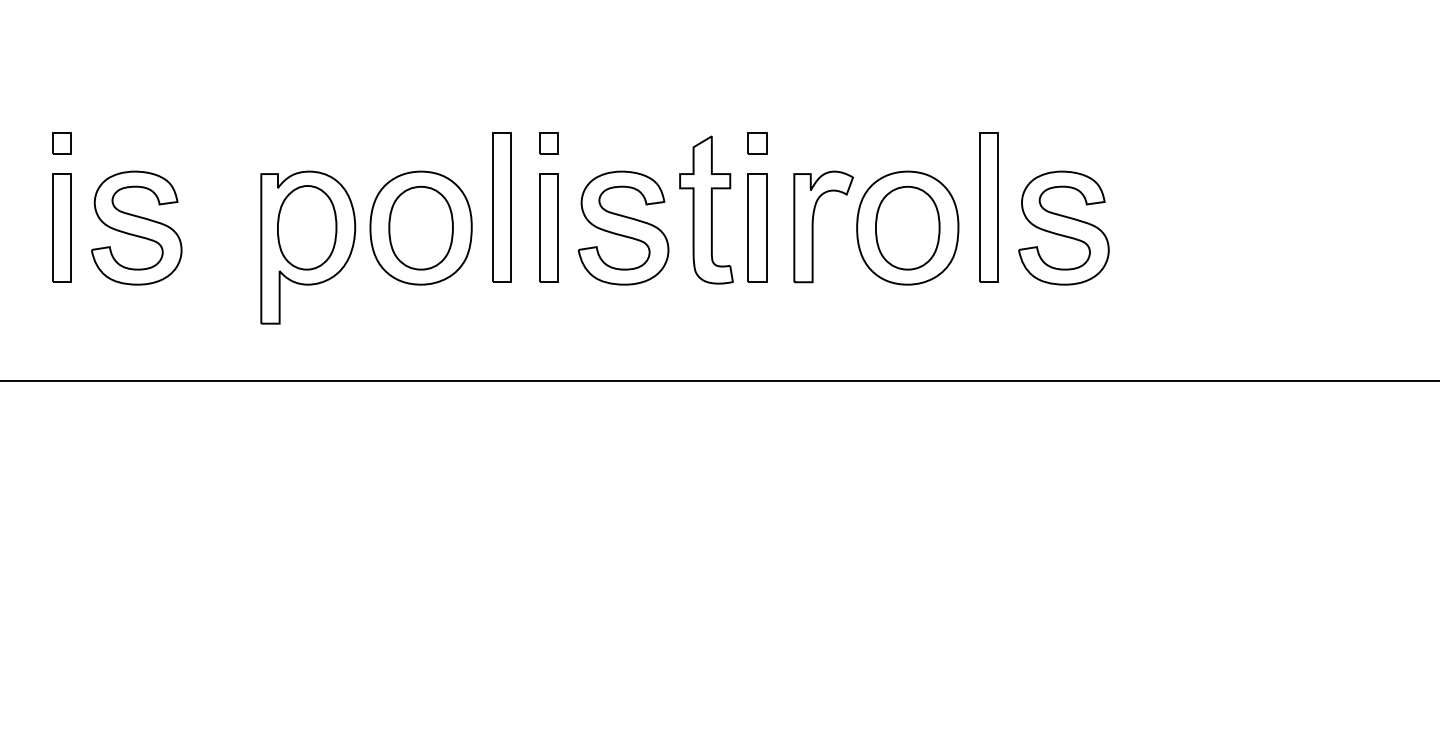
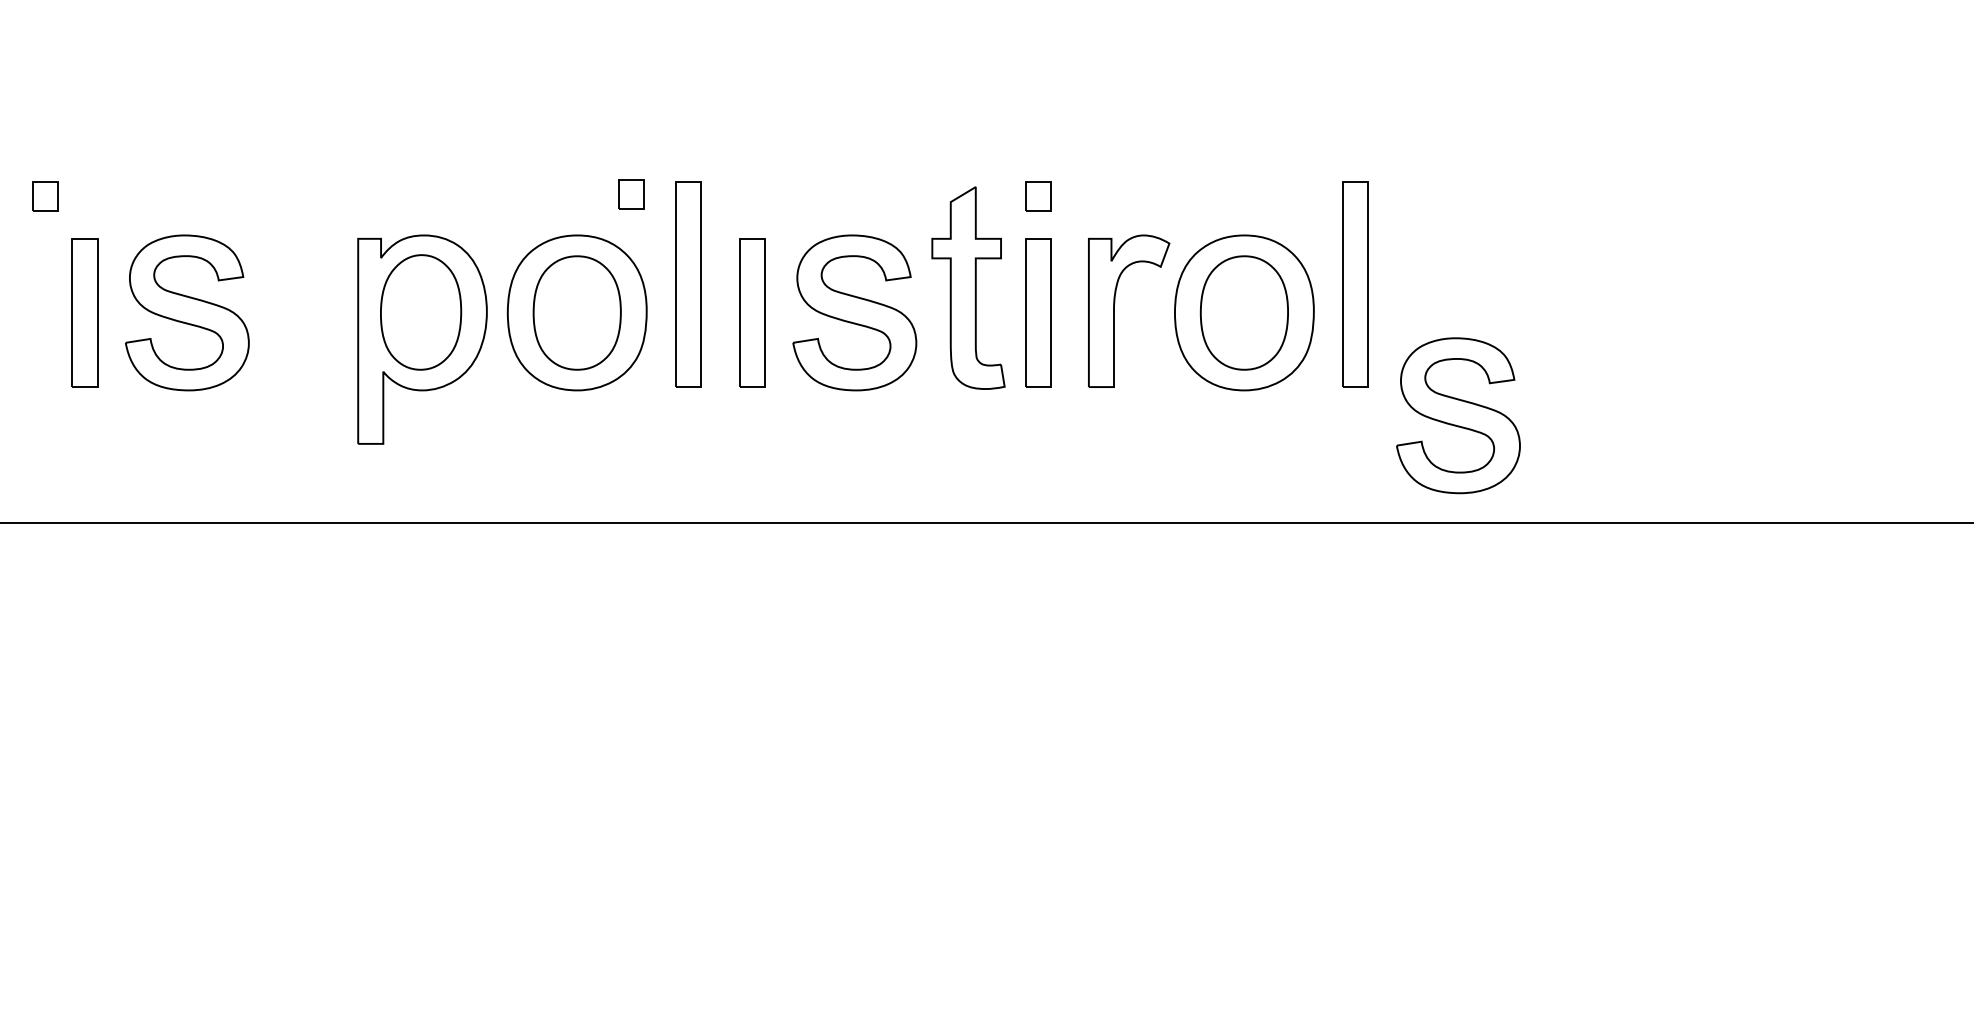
part: (61, 143) -> (44, 196), moved
part: (548, 143) -> (631, 194), moved
part: (1063, 227) -> (1457, 414), moved

